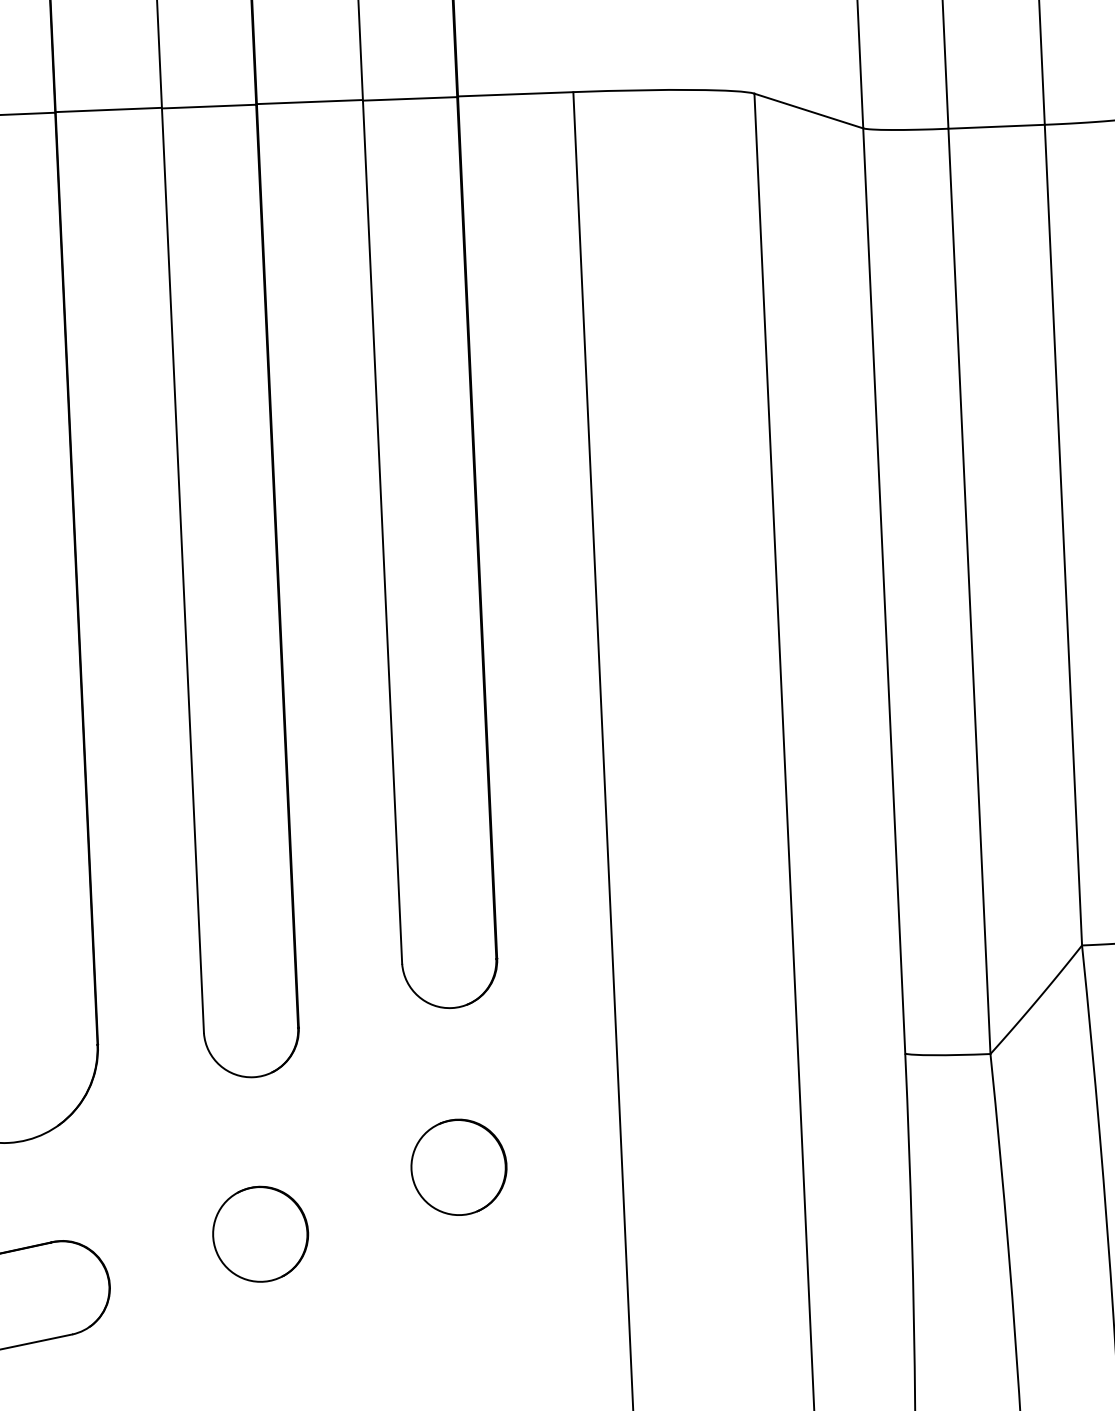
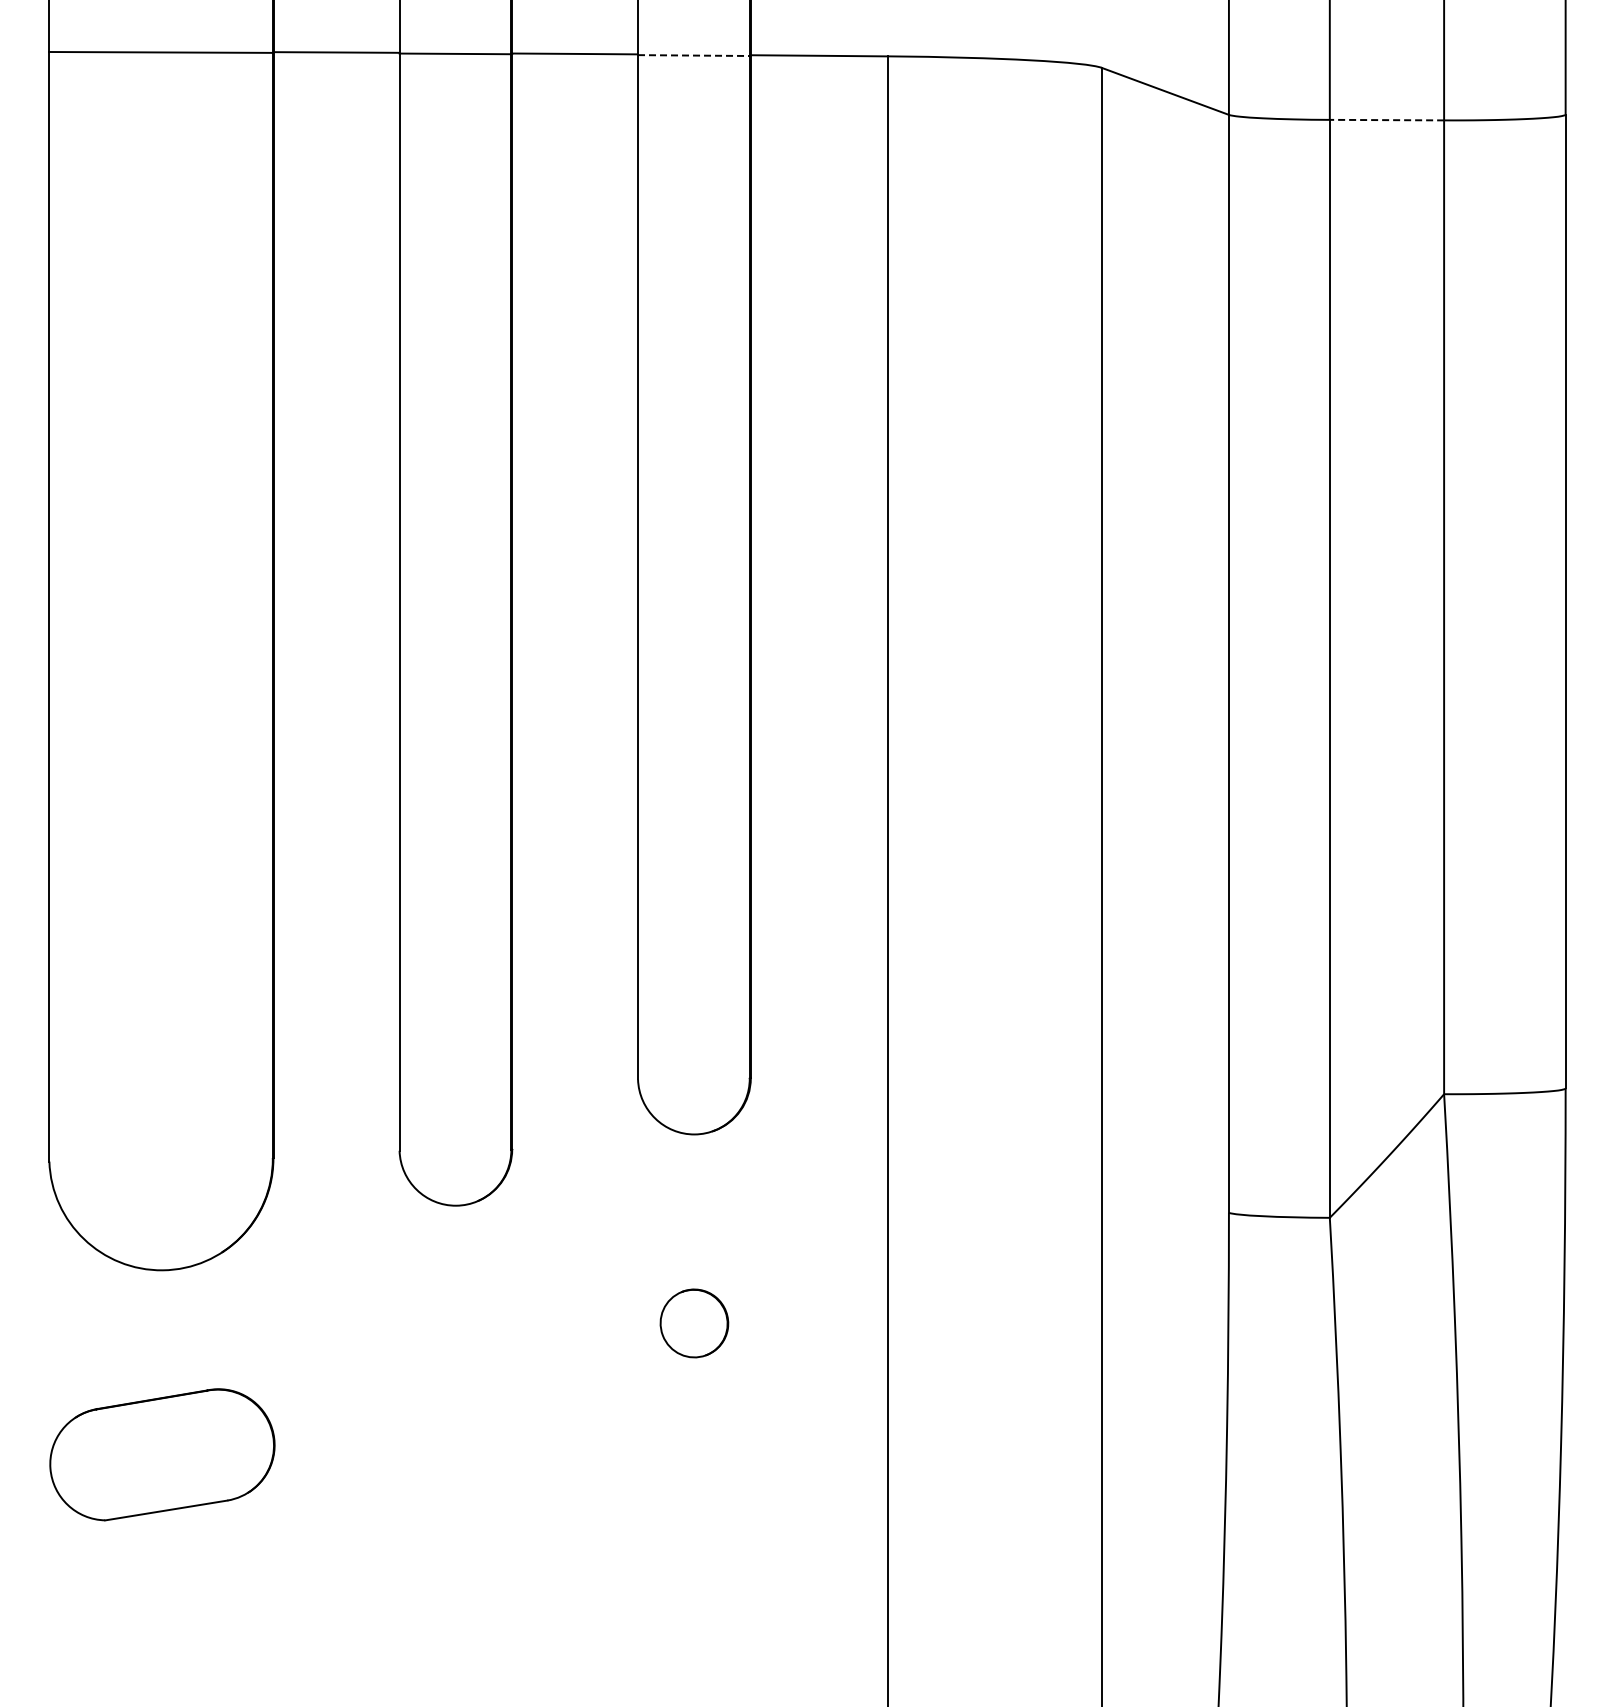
line: (409, 98) -> (693, 55), solid -> dashed
line: (996, 127) -> (1386, 120), solid -> dashed
part: (459, 1167) -> (694, 1323), size x0.6
part: (260, 1233) -> (455, 1391), removed

